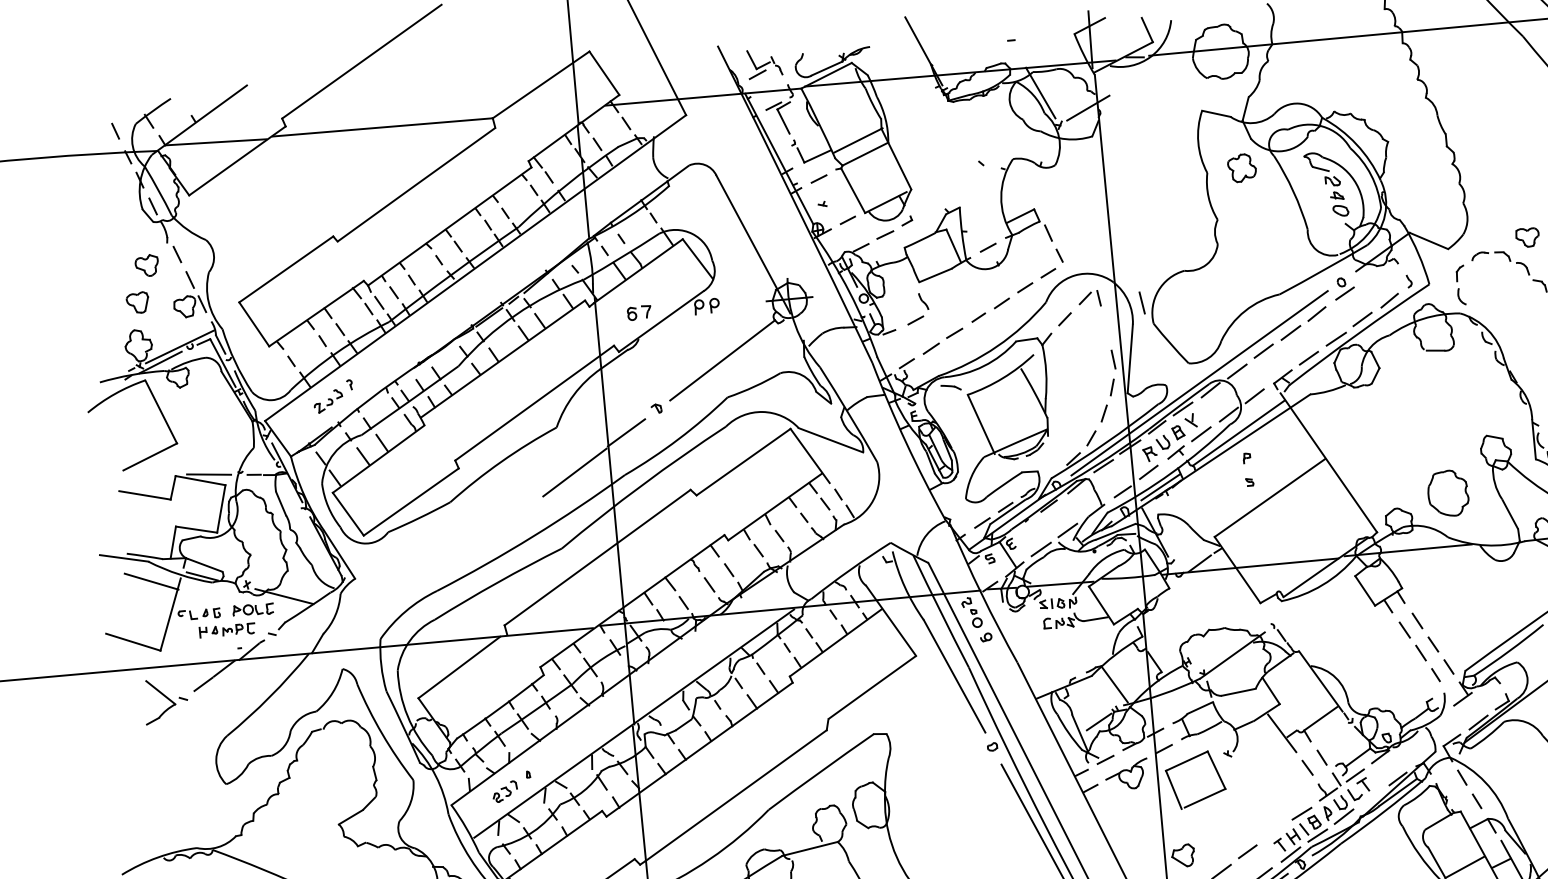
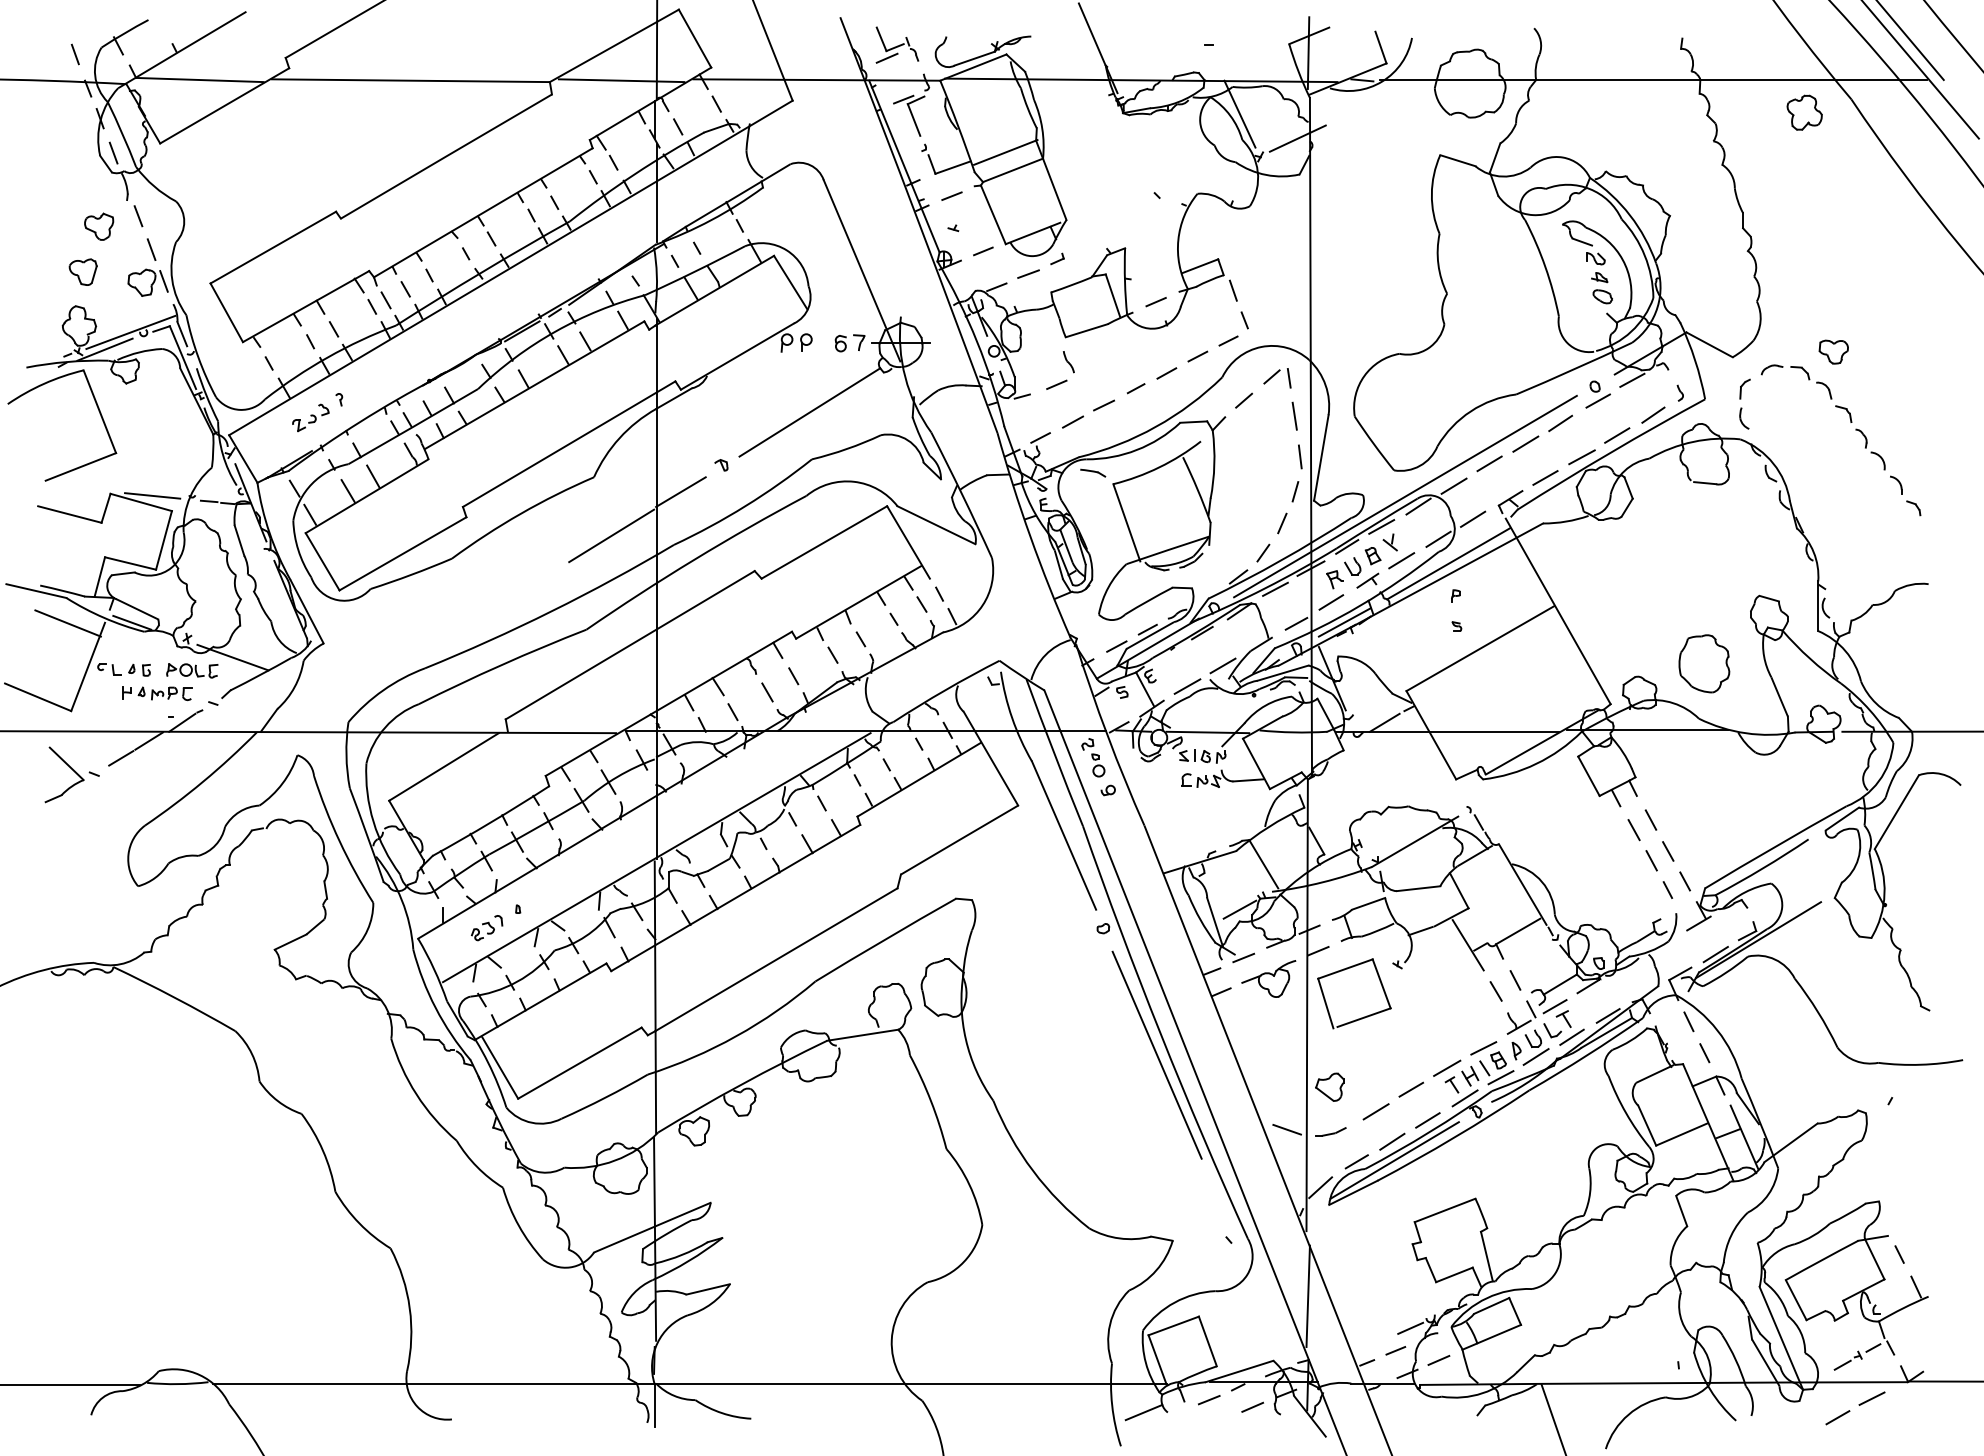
line: (549, 111) -> (621, 80), added
part: (1241, 167) -> (1804, 112), moved
line: (1370, 274) -> (1632, 379), added
line: (1141, 302) -> (1294, 415), moved
part: (638, 313) -> (849, 343), moved
line: (1370, 797) -> (1571, 1036), added
line: (1274, 831) -> (1447, 1067), added

